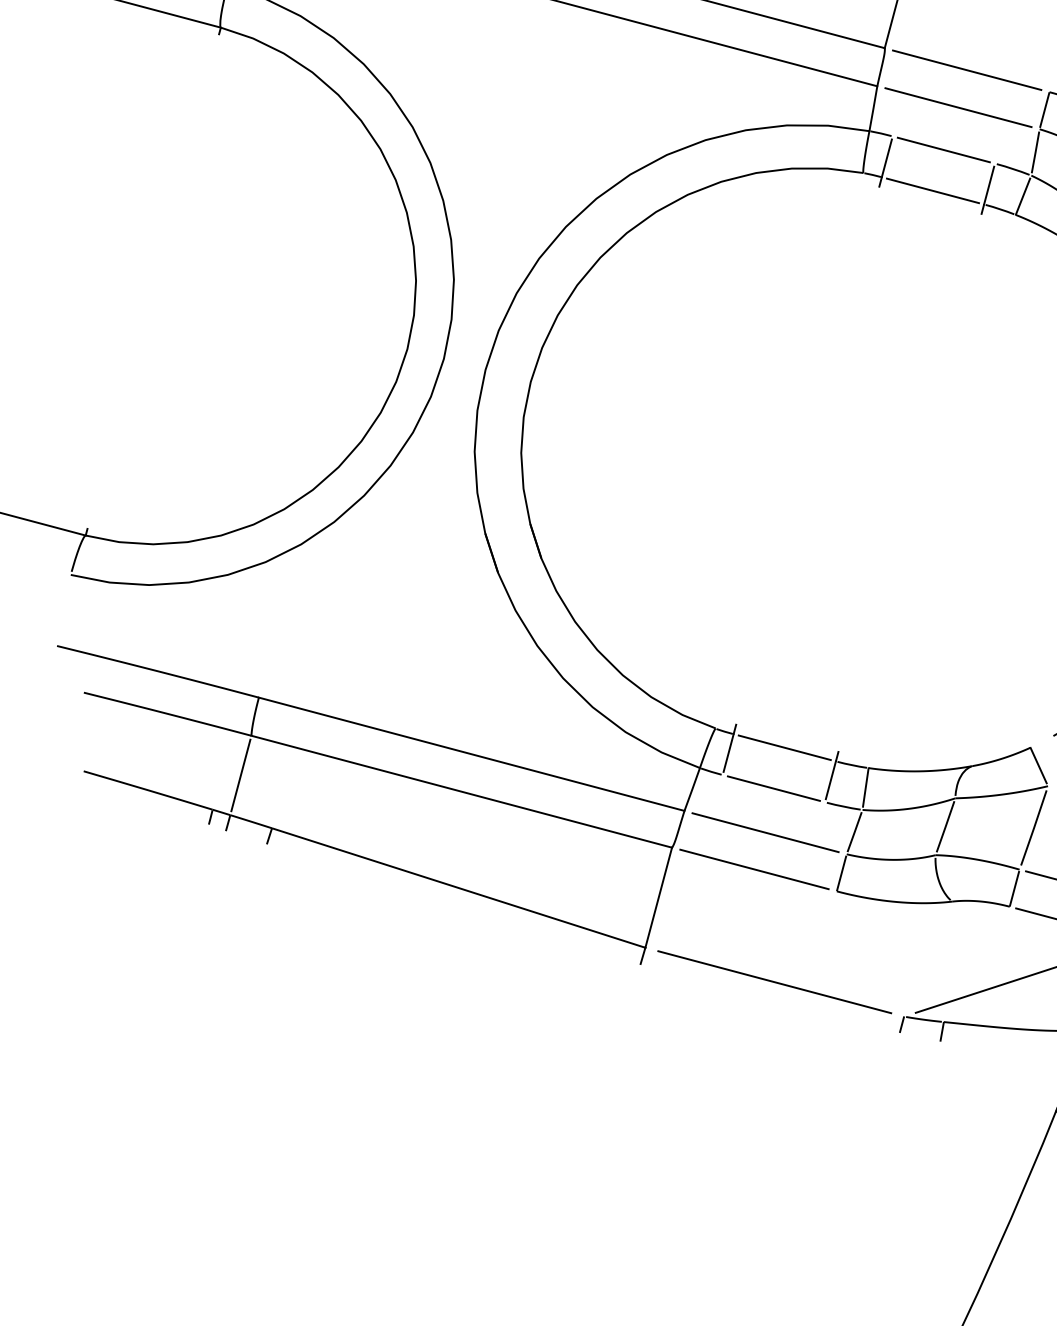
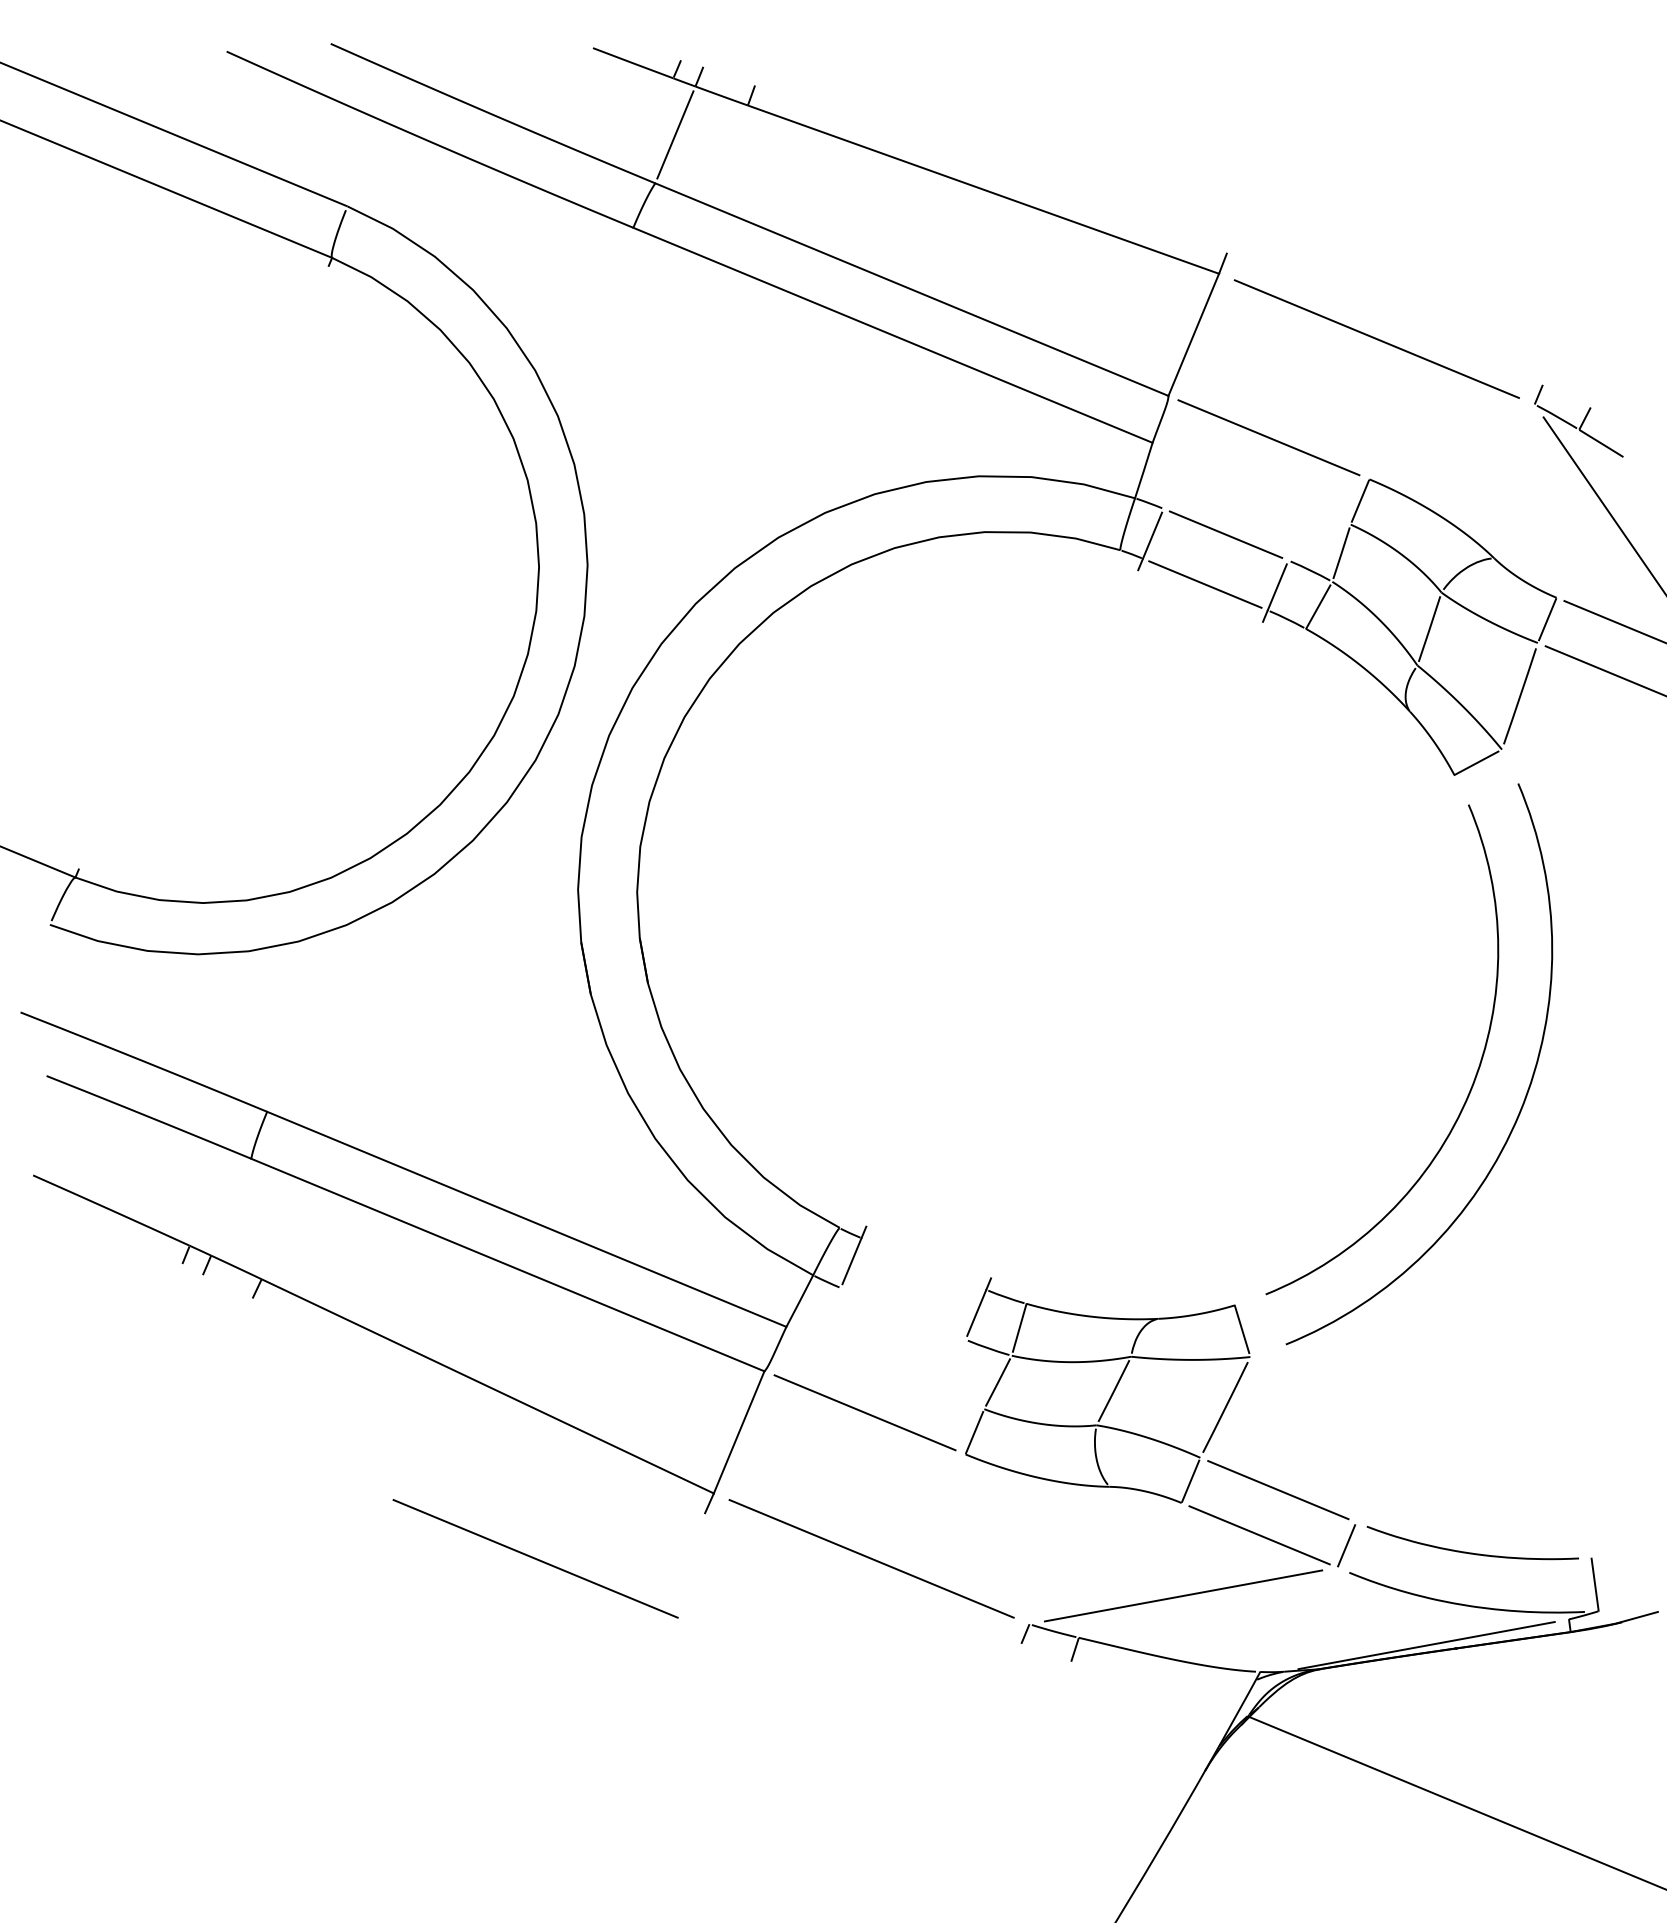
line: (958, 107) -> (1251, 483), removed
line: (784, 747) -> (923, 1263), removed
line: (241, 774) -> (231, 1206), removed
line: (774, 788) -> (903, 1313), removed
line: (765, 832) -> (885, 1368), removed
line: (513, 1016) -> (535, 1558), added

